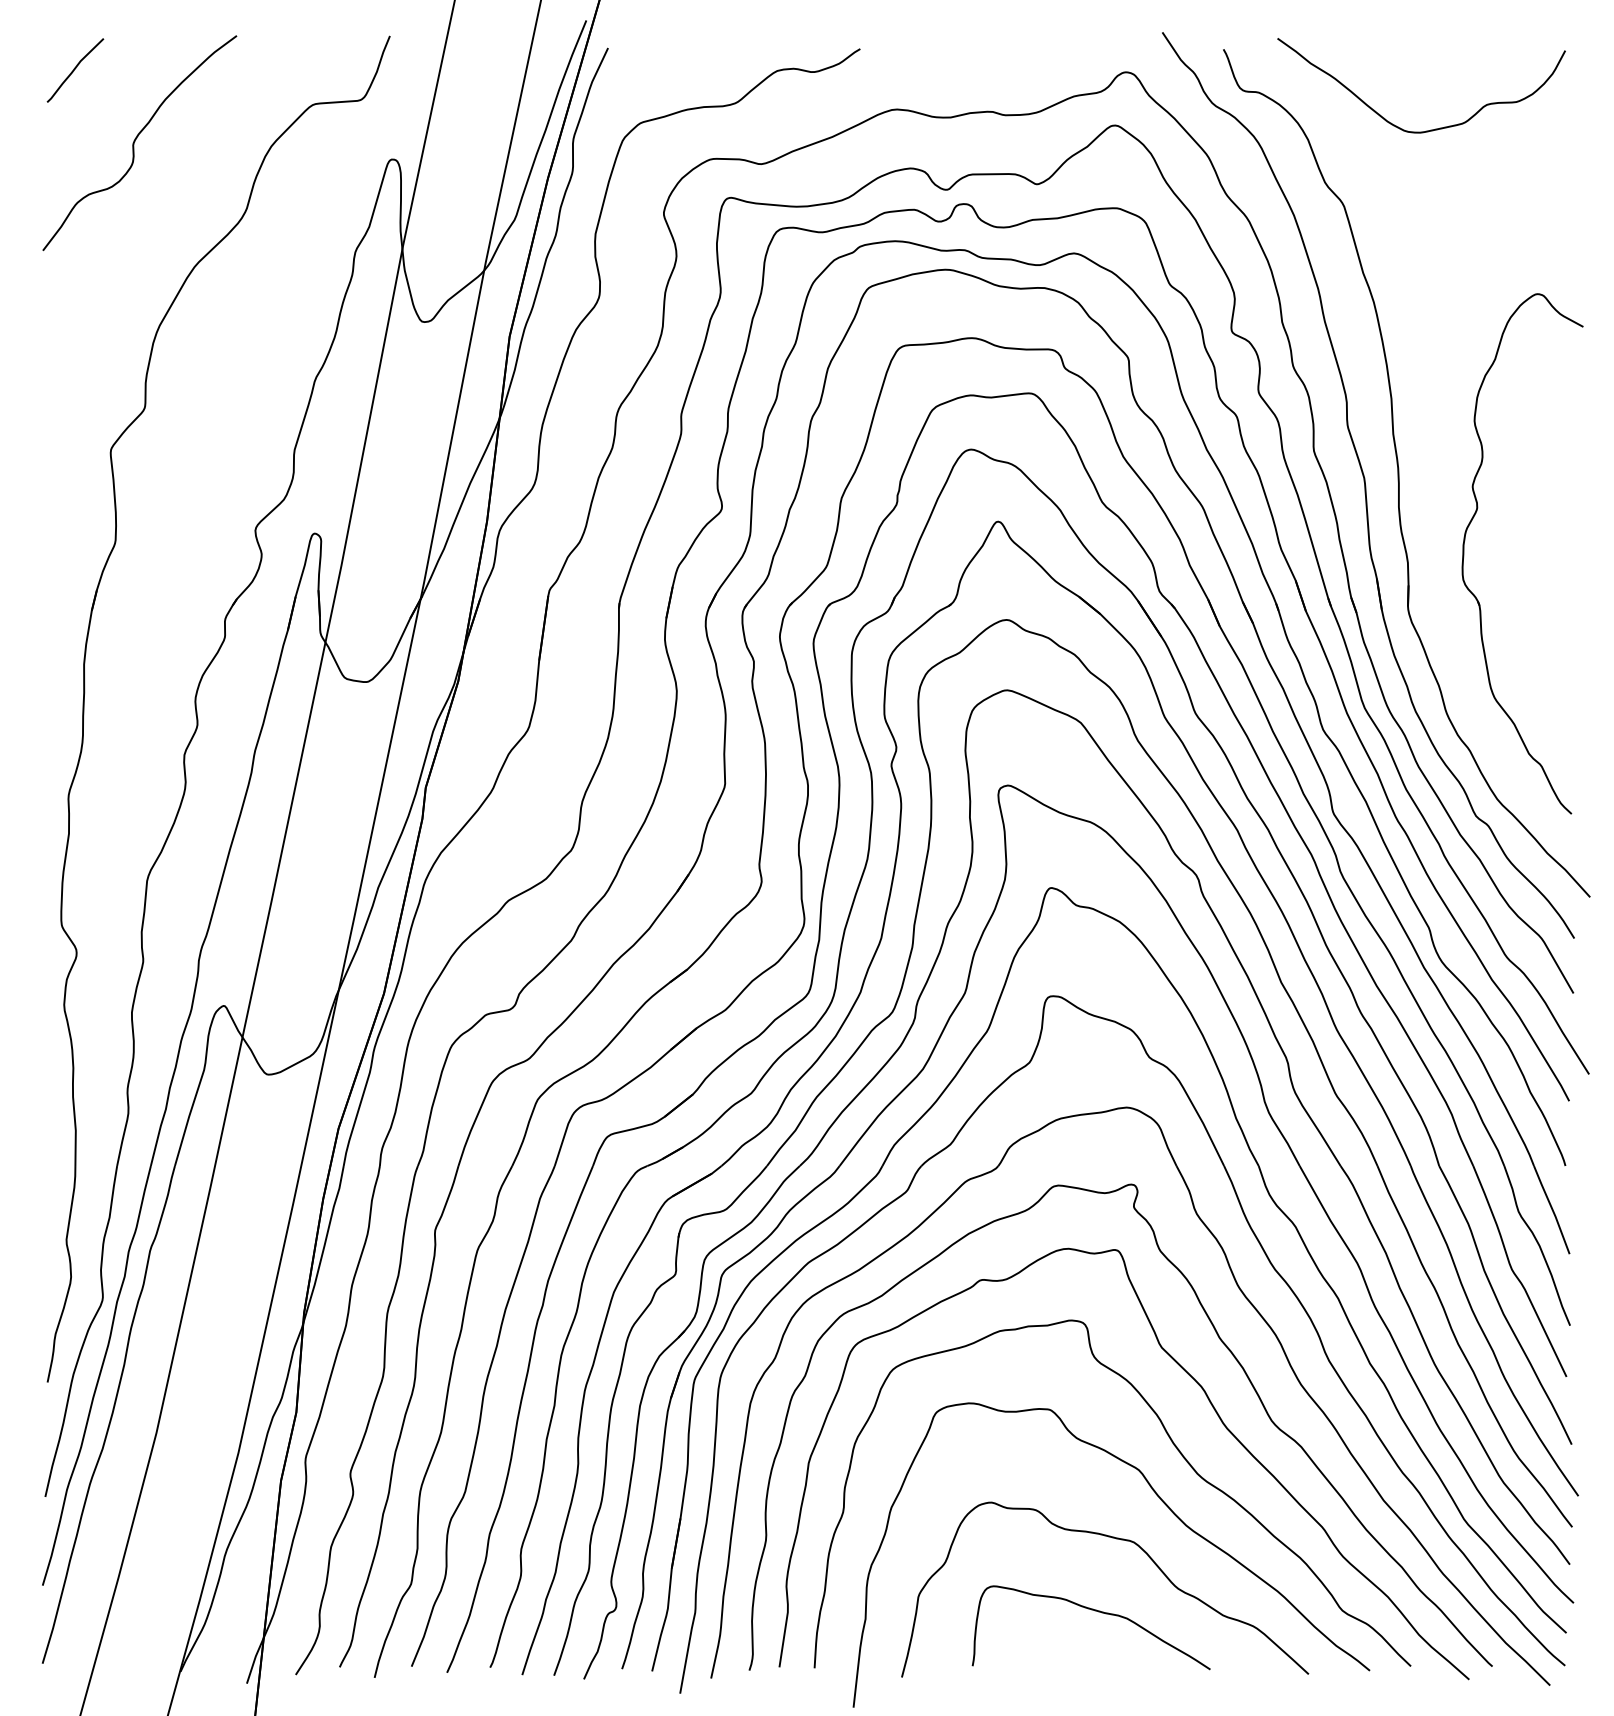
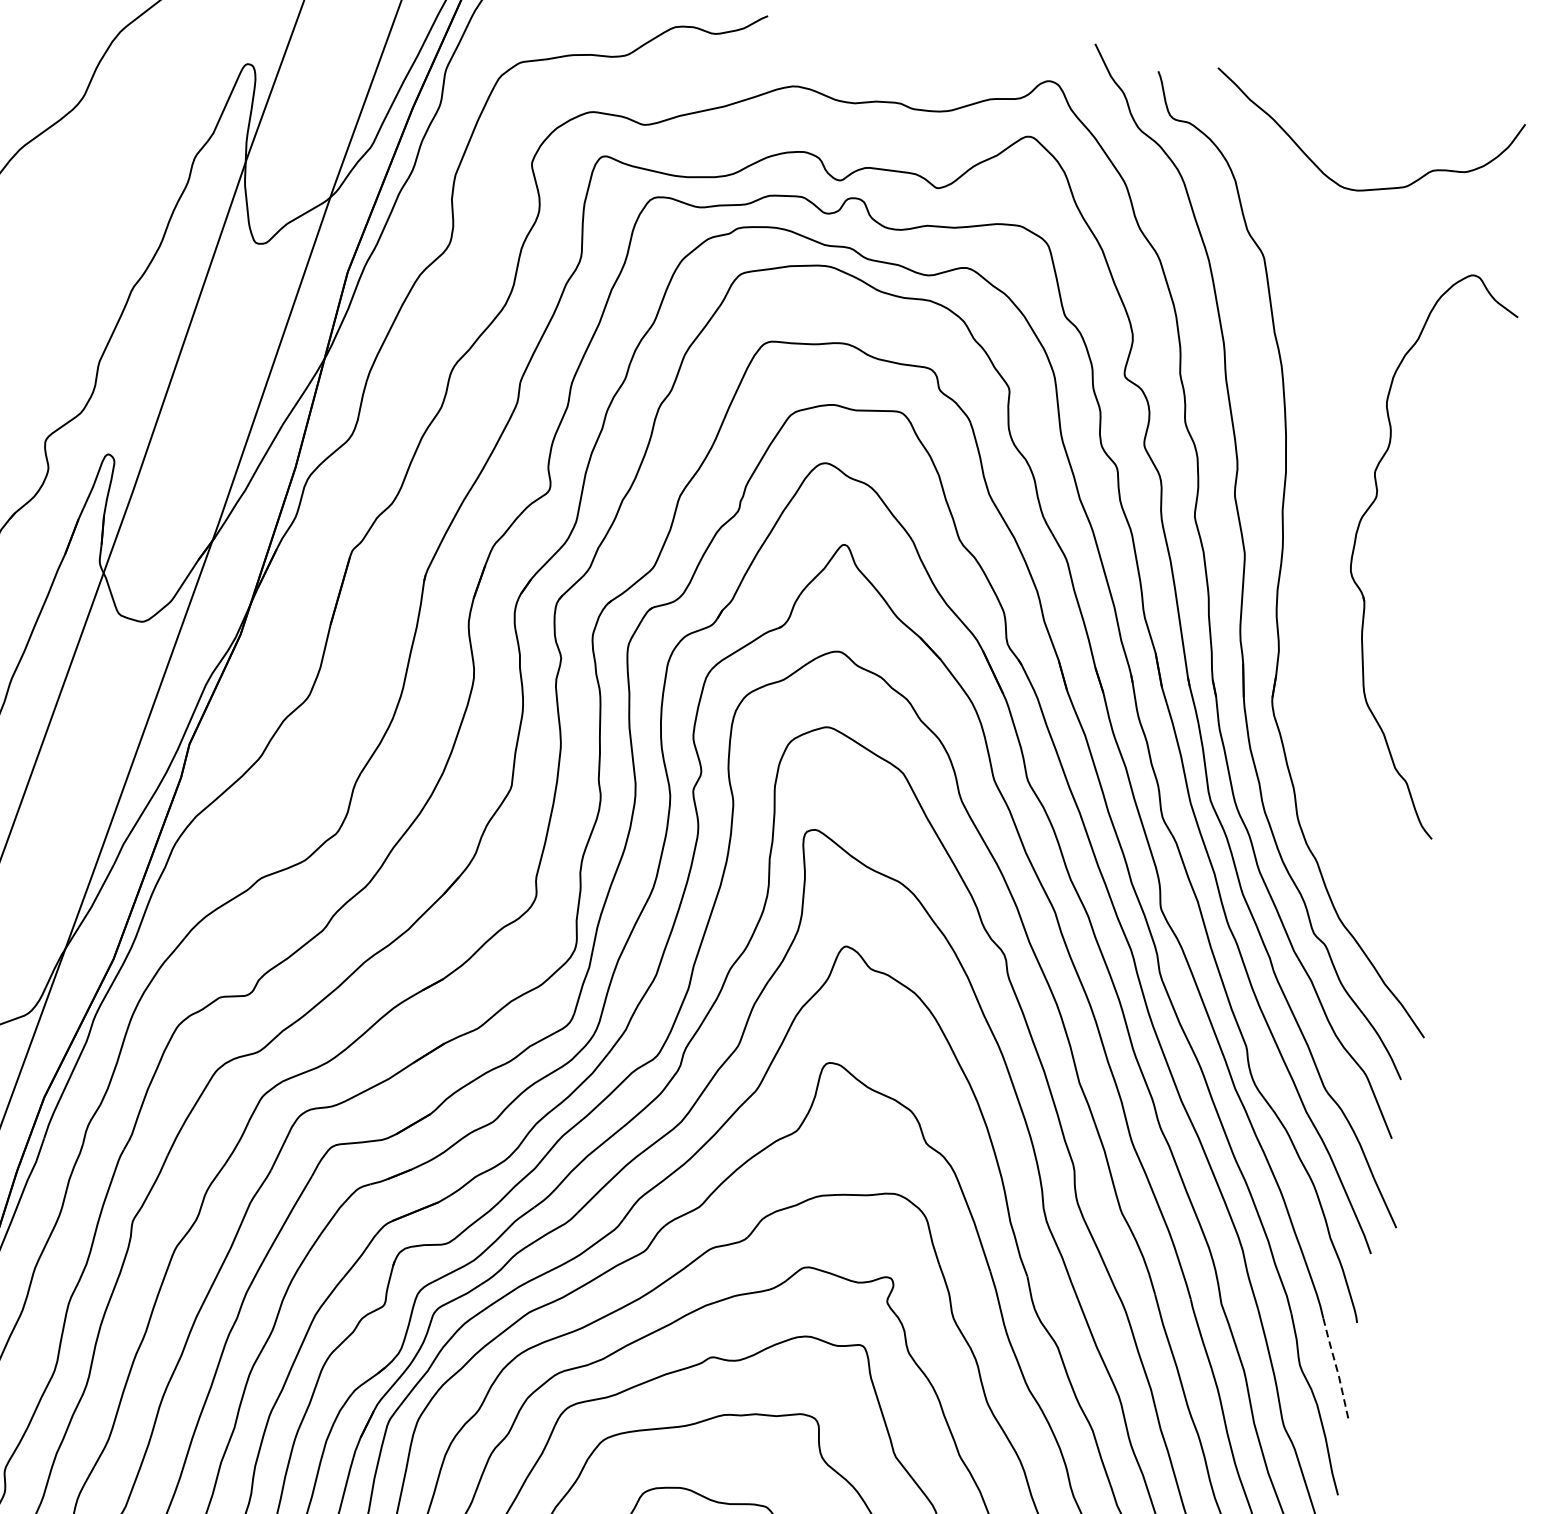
part: (1464, 553) -> (1356, 543), moved
line: (1552, 1208) -> (1336, 1366), solid -> dashed

